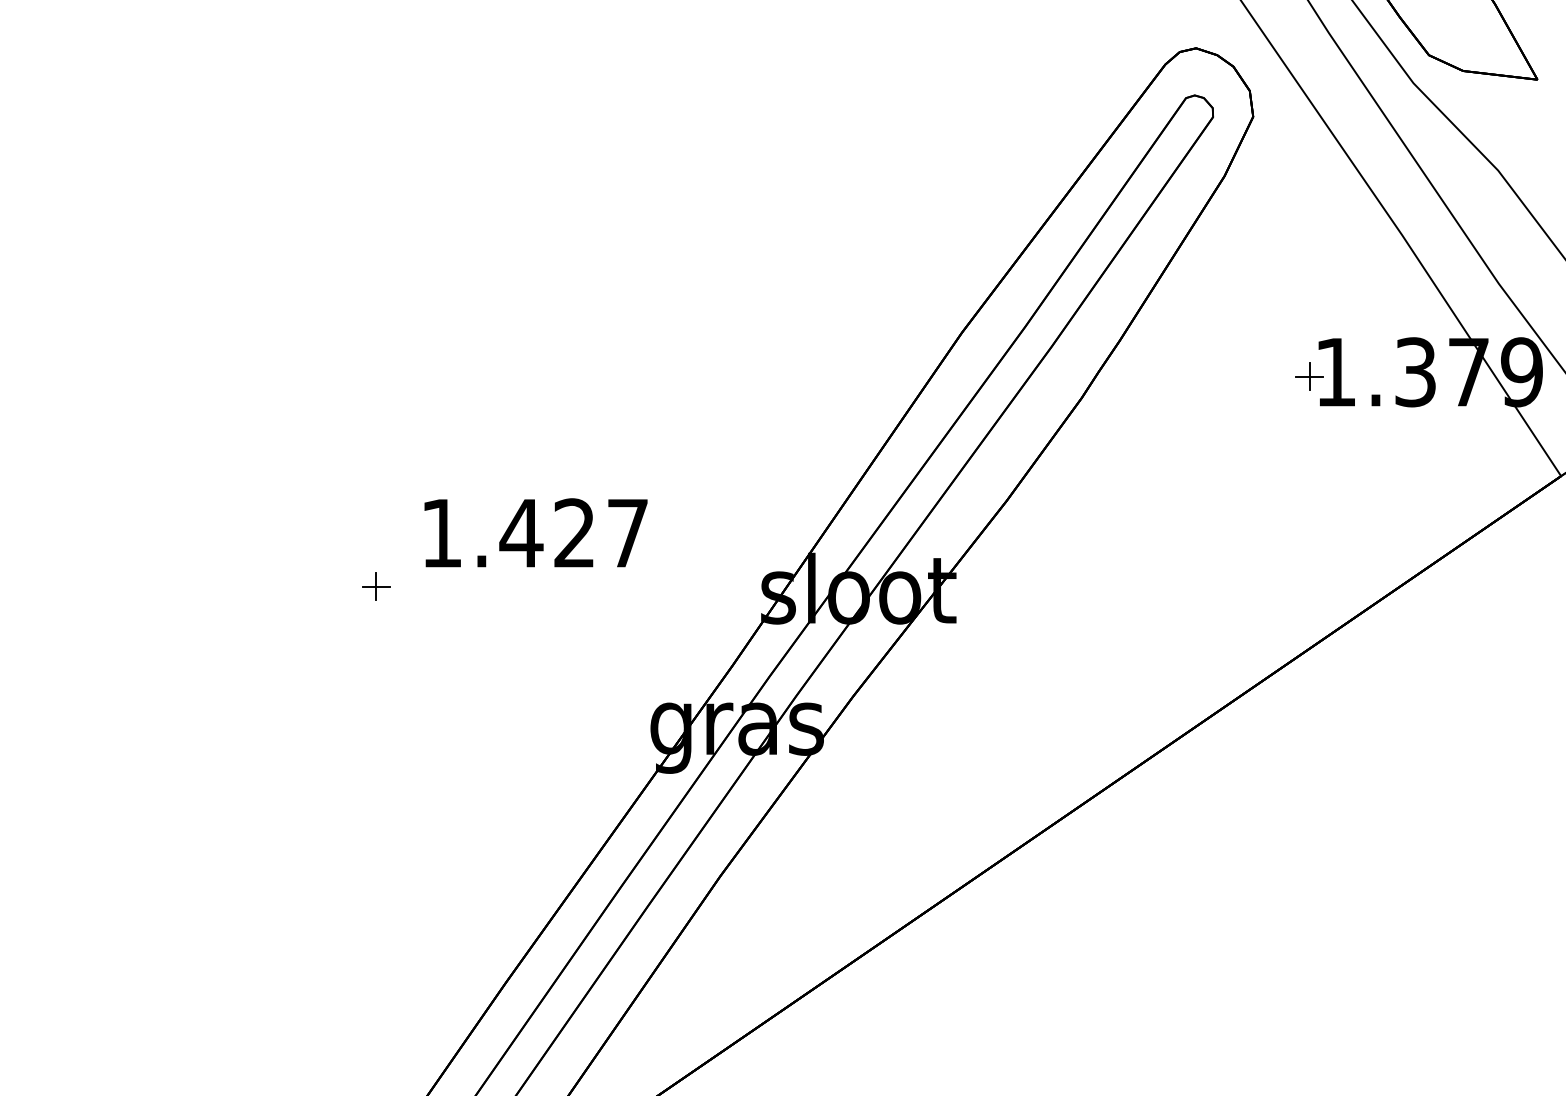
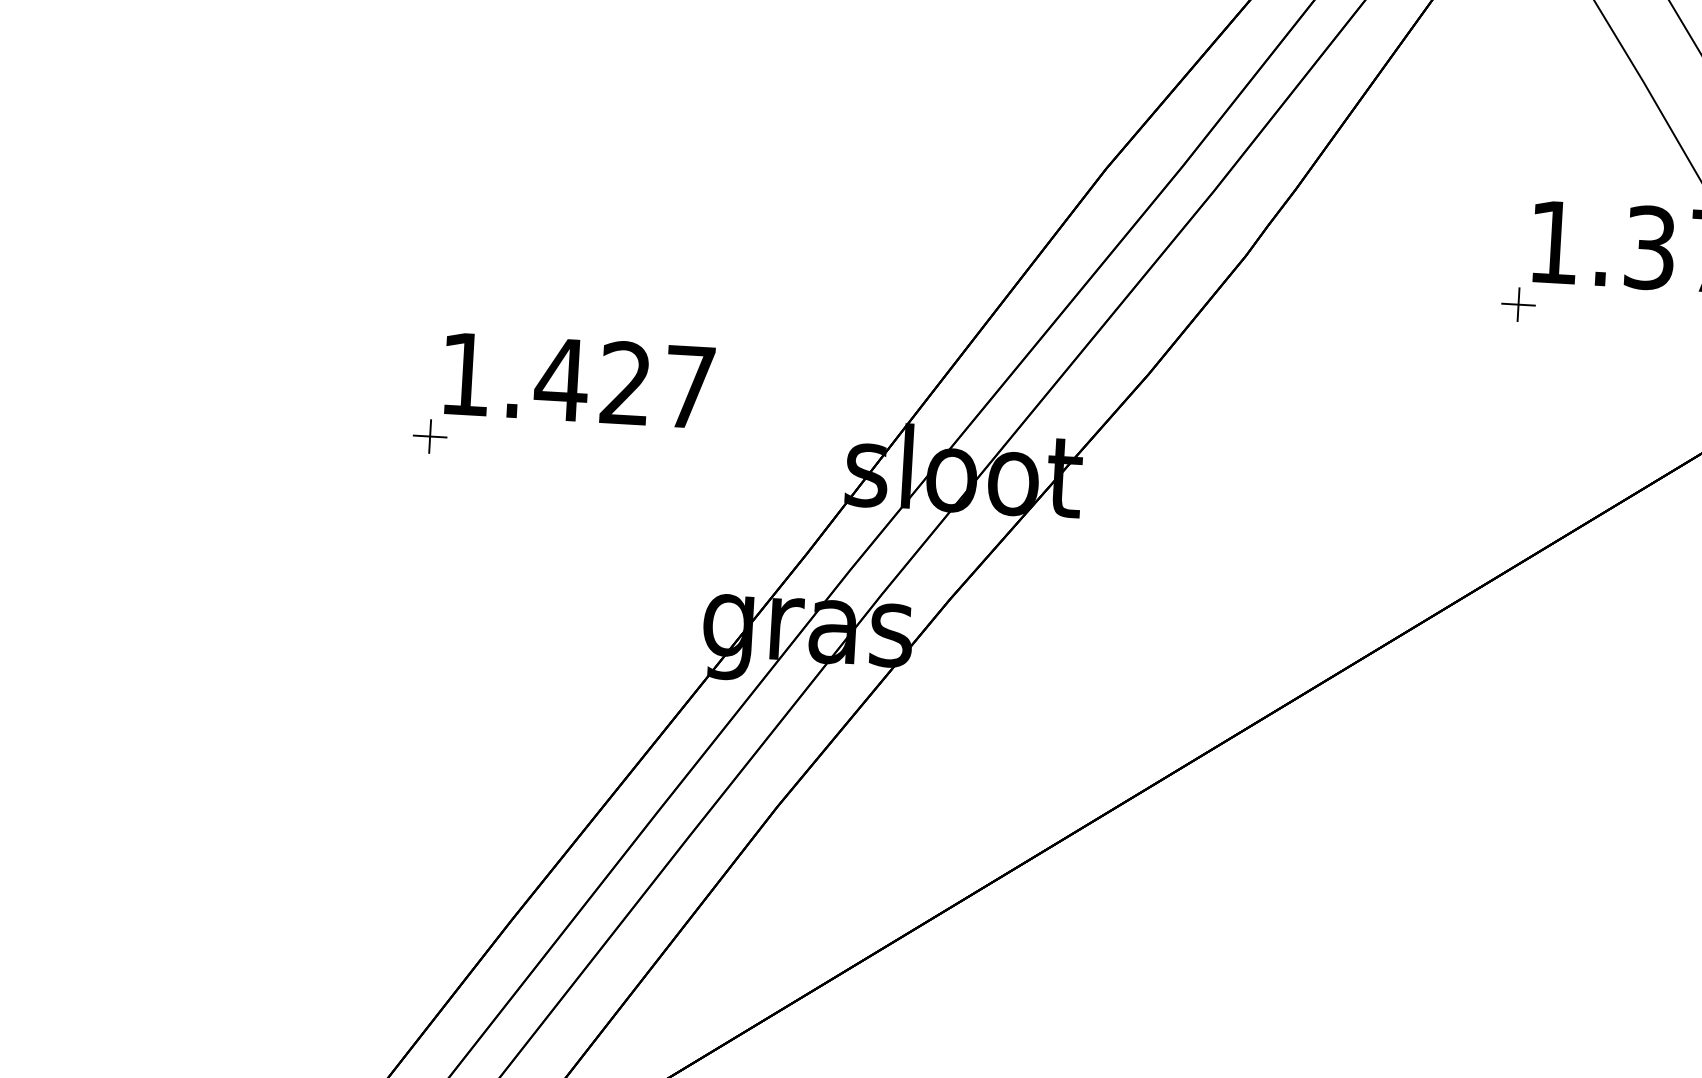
part: (1309, 376) -> (1518, 304), moved
part: (376, 586) -> (430, 436), moved

